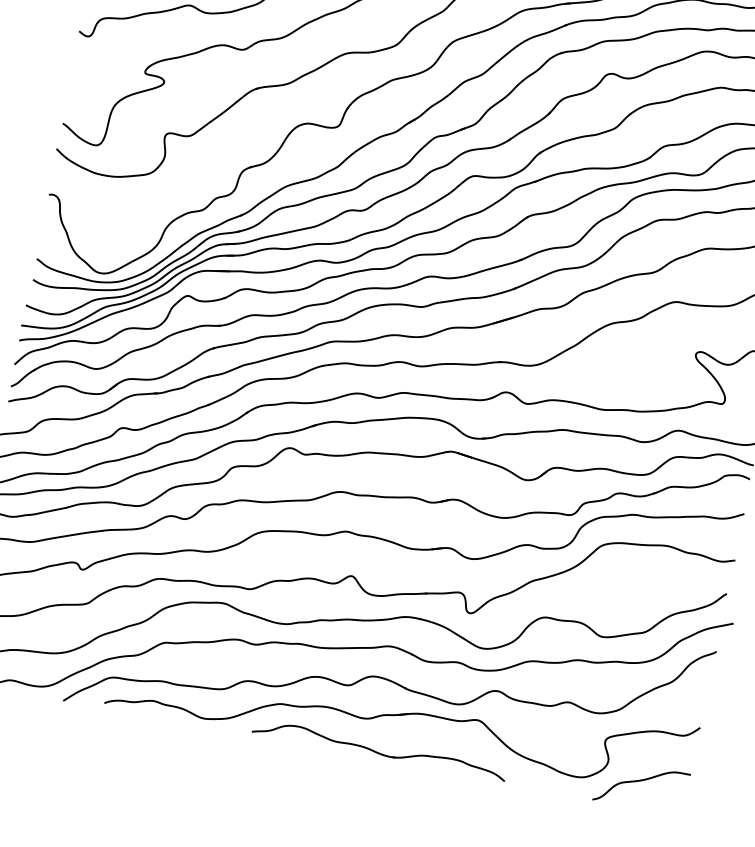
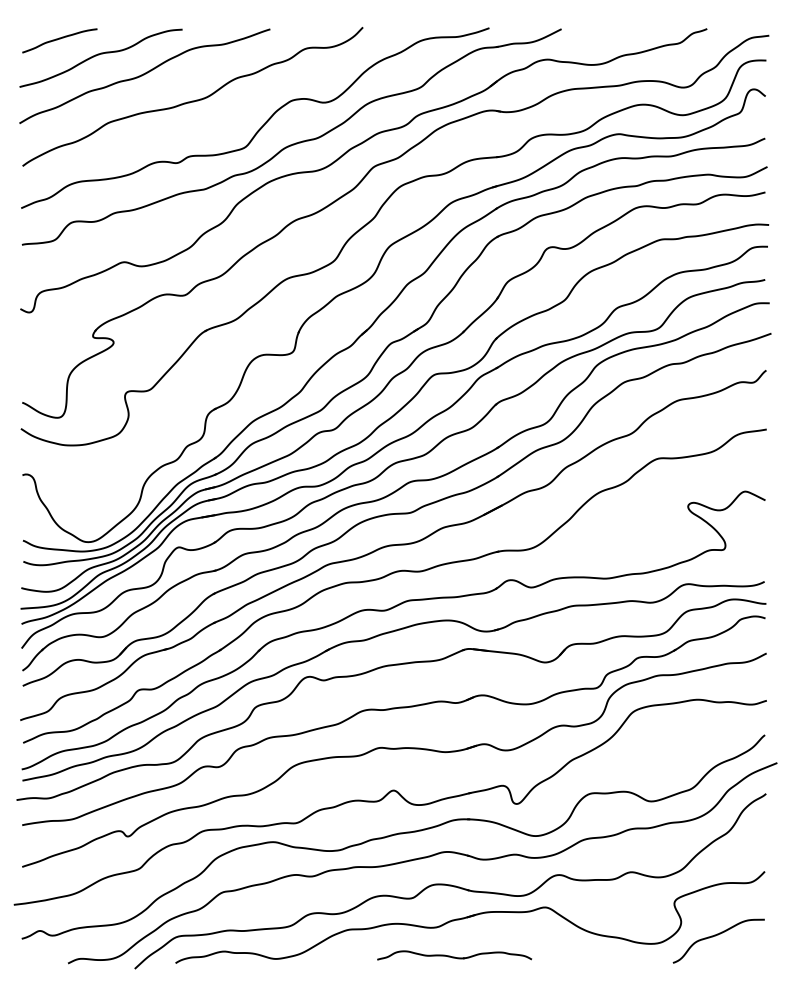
part: (379, 749) -> (454, 955), size x0.6

